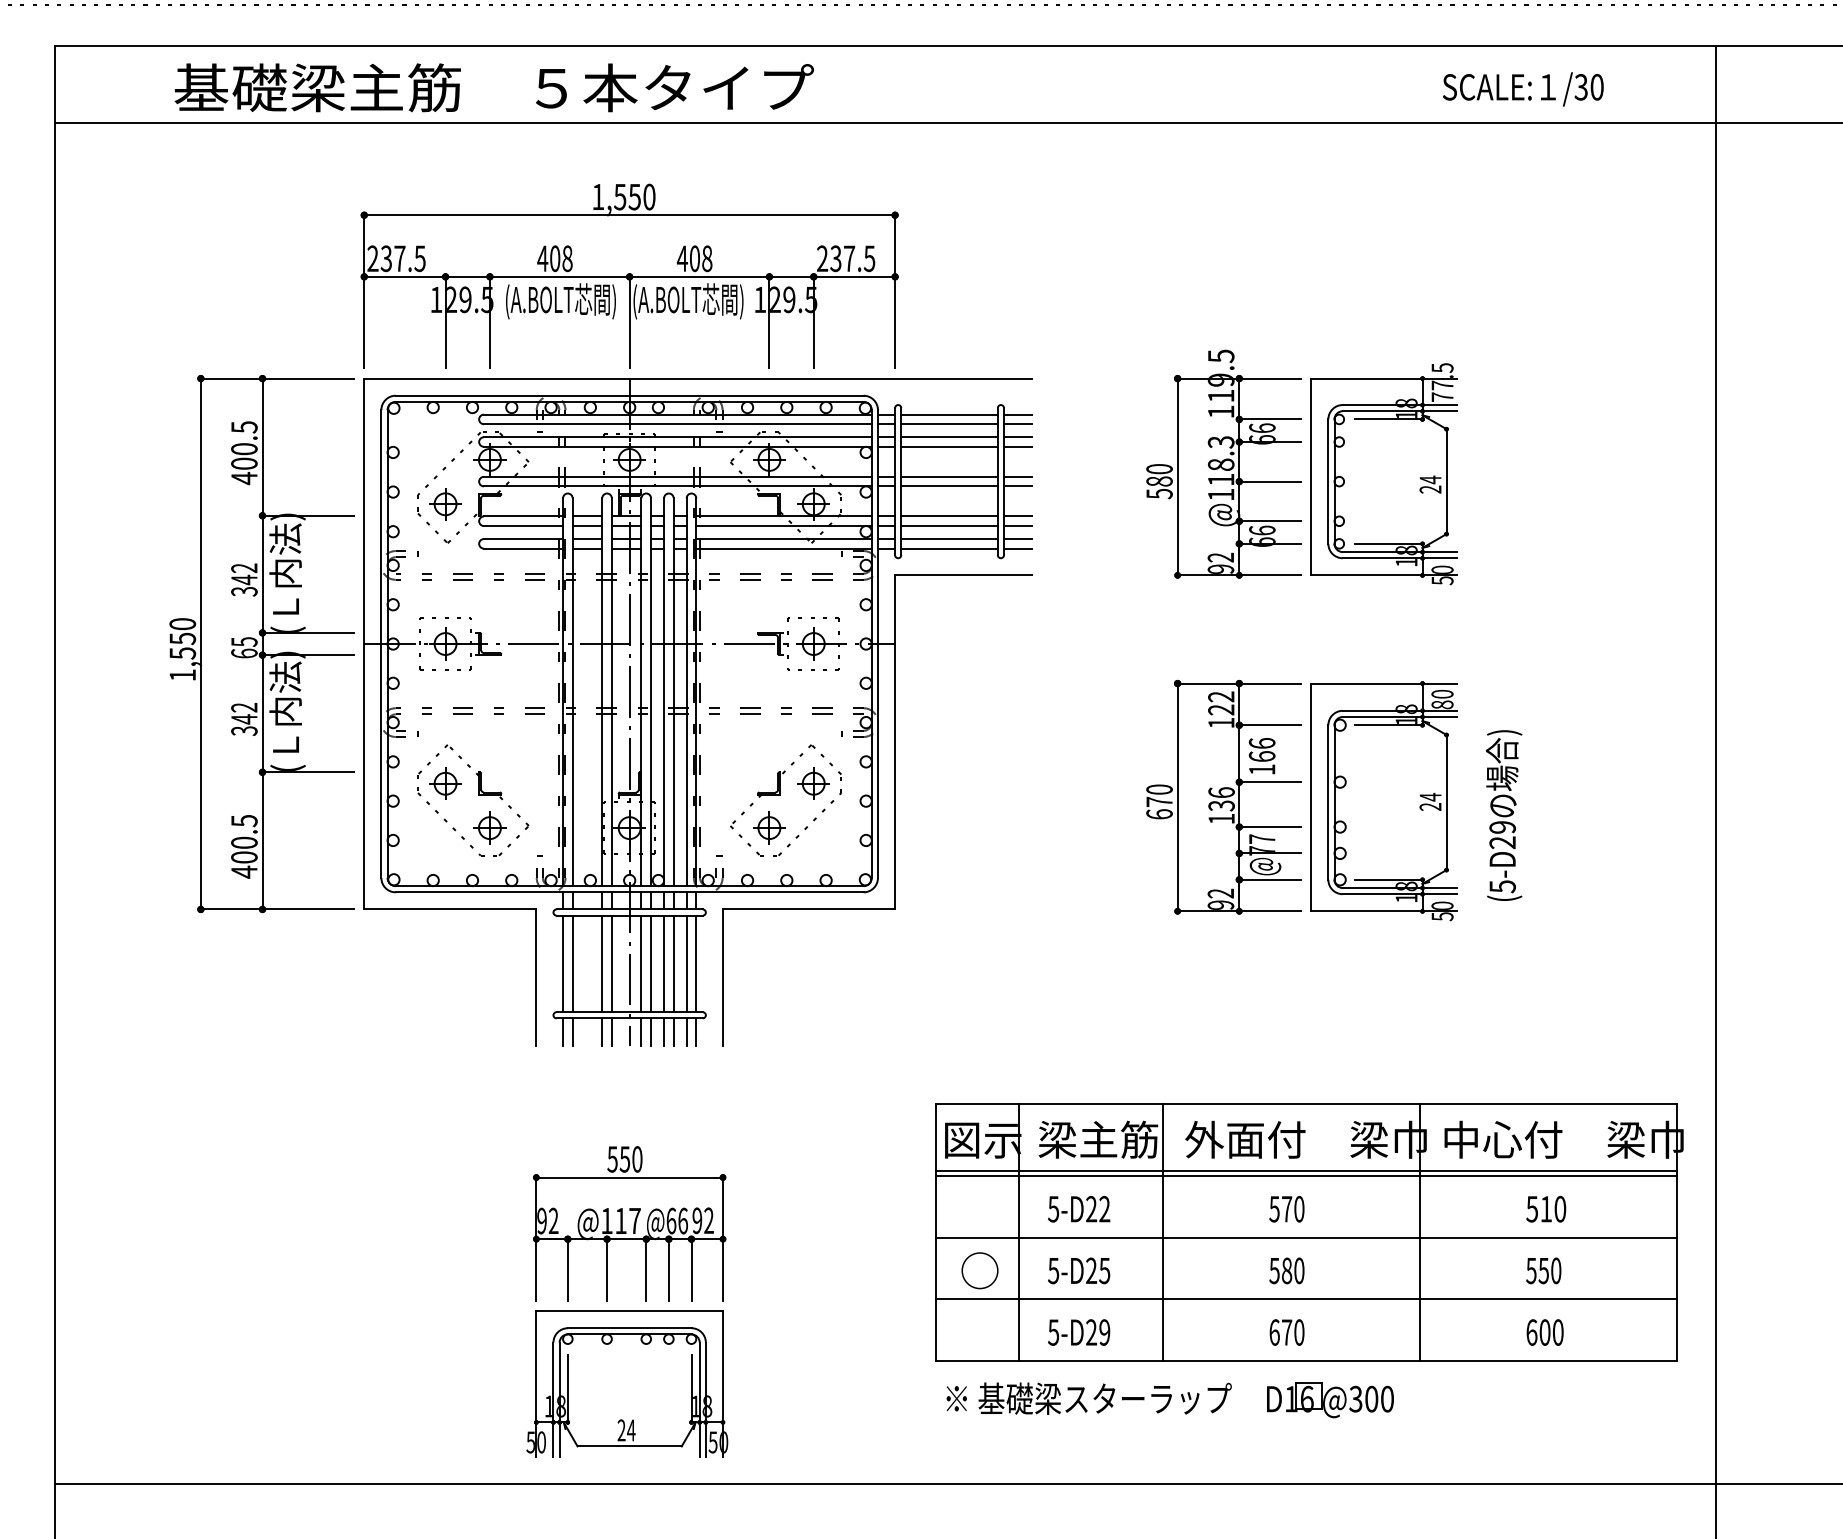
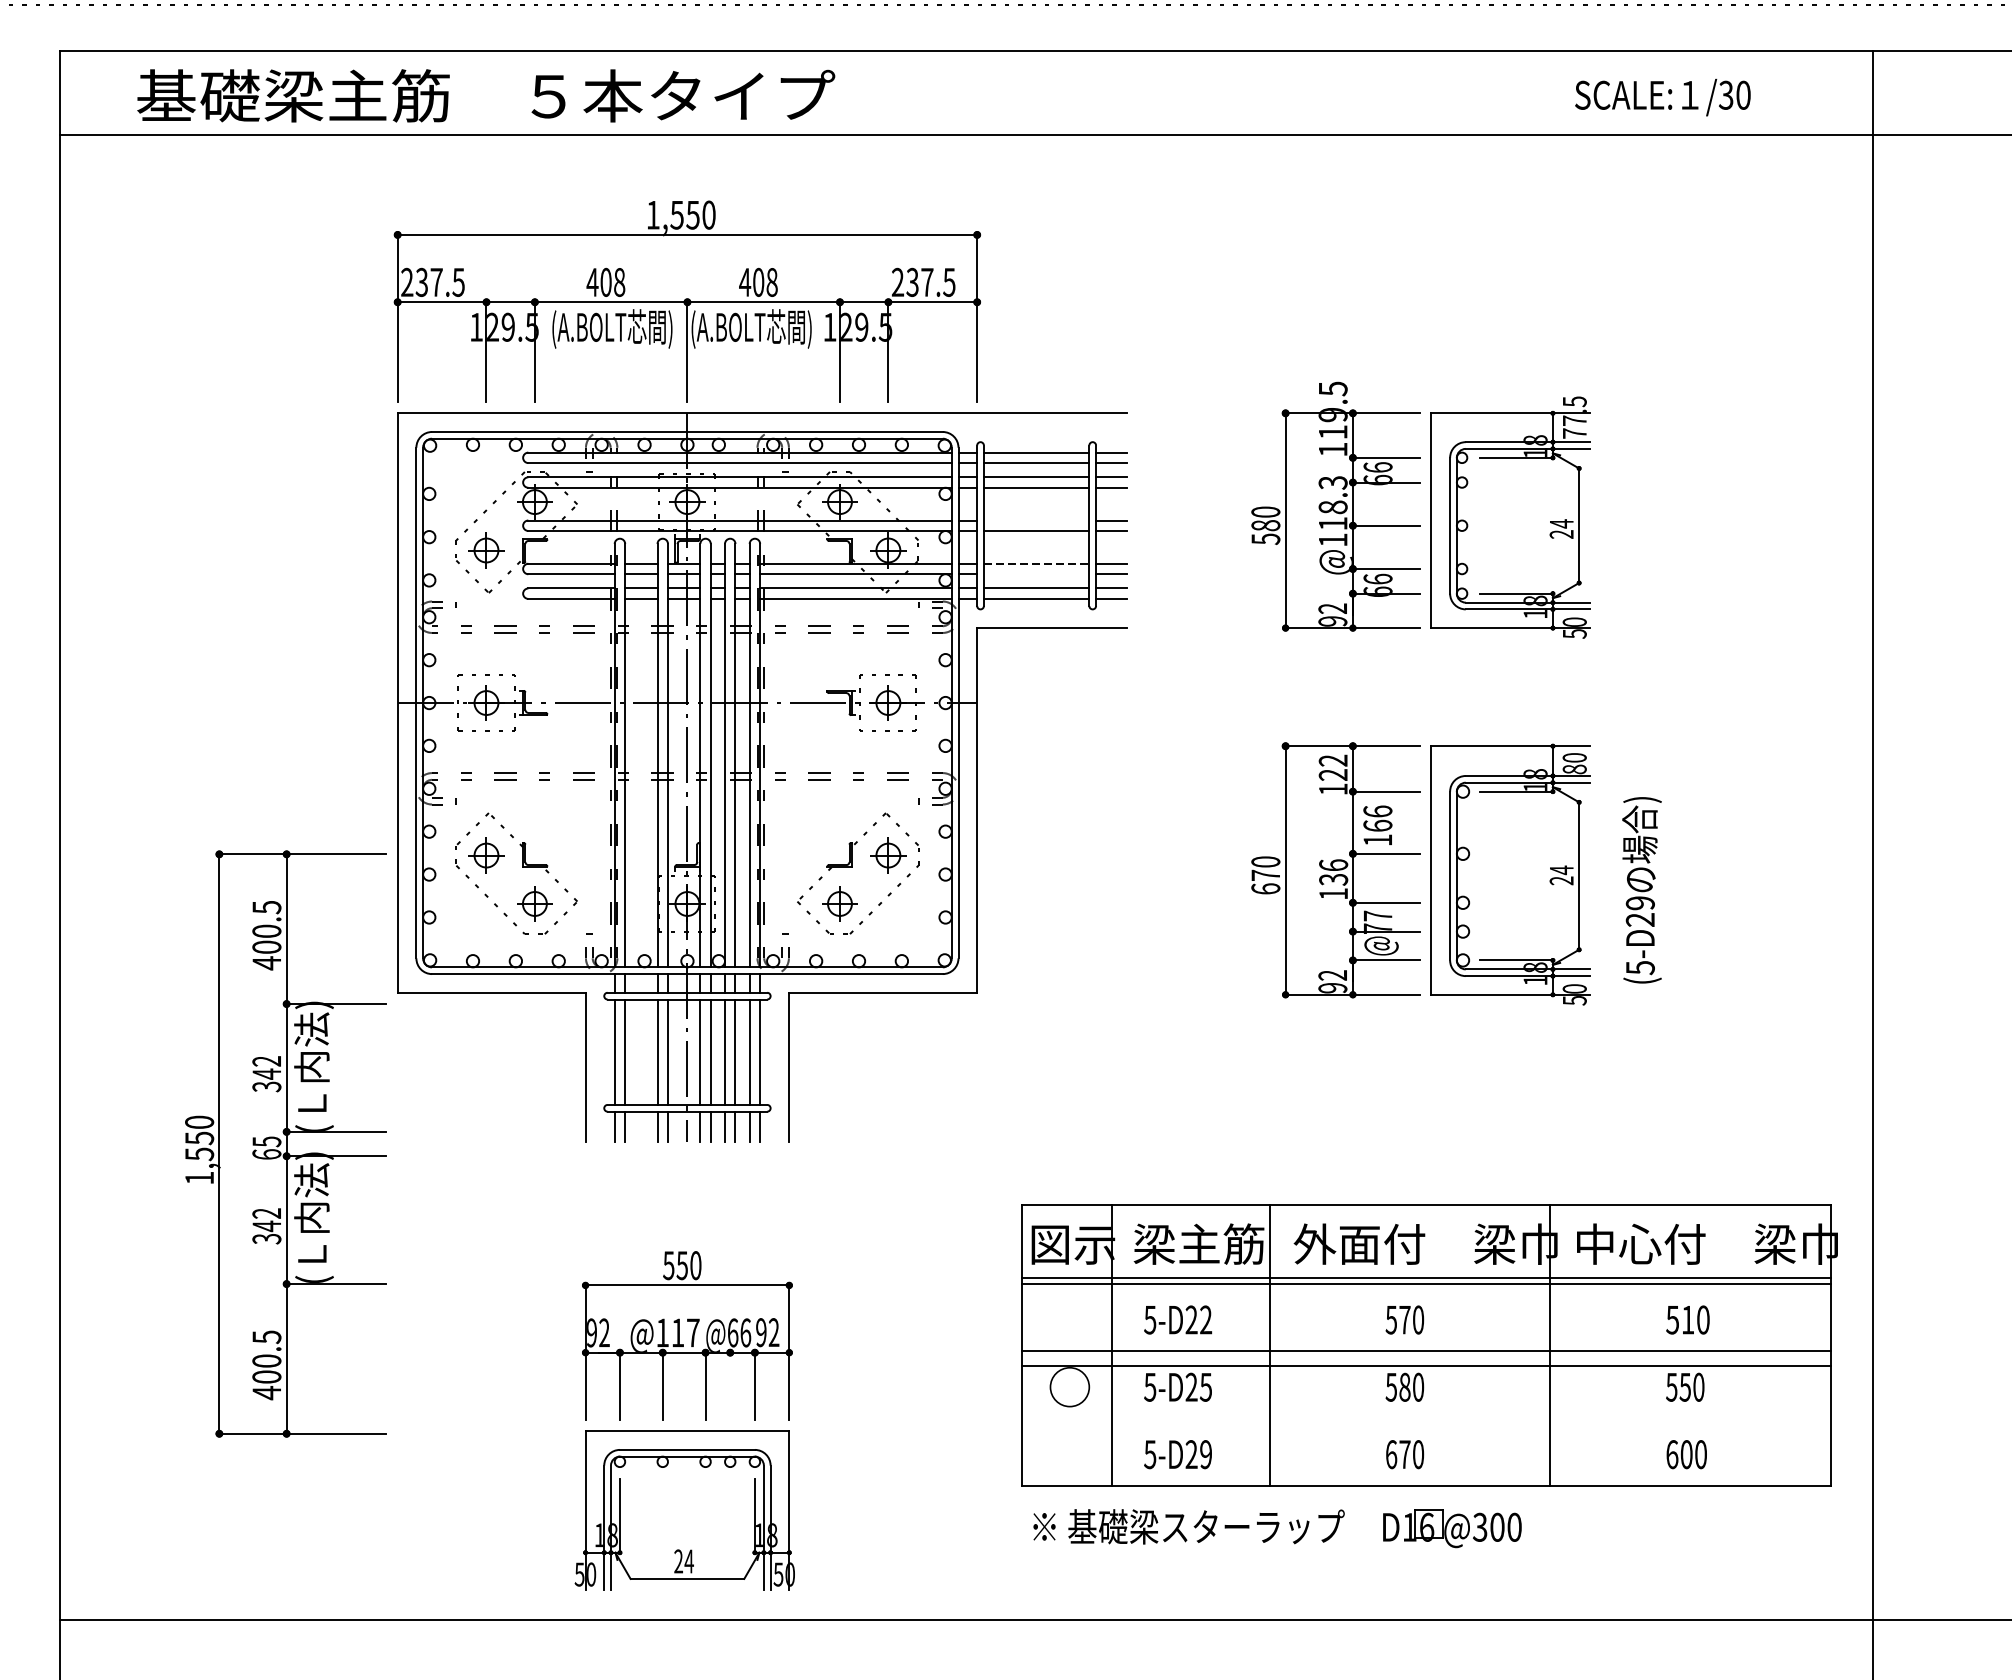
text: (493, 87) -> (485, 95), moved
line: (949, 476) -> (1036, 520), removed
line: (950, 516) -> (1037, 563), solid -> dashed
line: (949, 526) -> (1036, 574), removed
part: (261, 644) -> (285, 1144), moved
line: (668, 1269) -> (729, 1385), removed
line: (1306, 1299) -> (1426, 1366), moved

